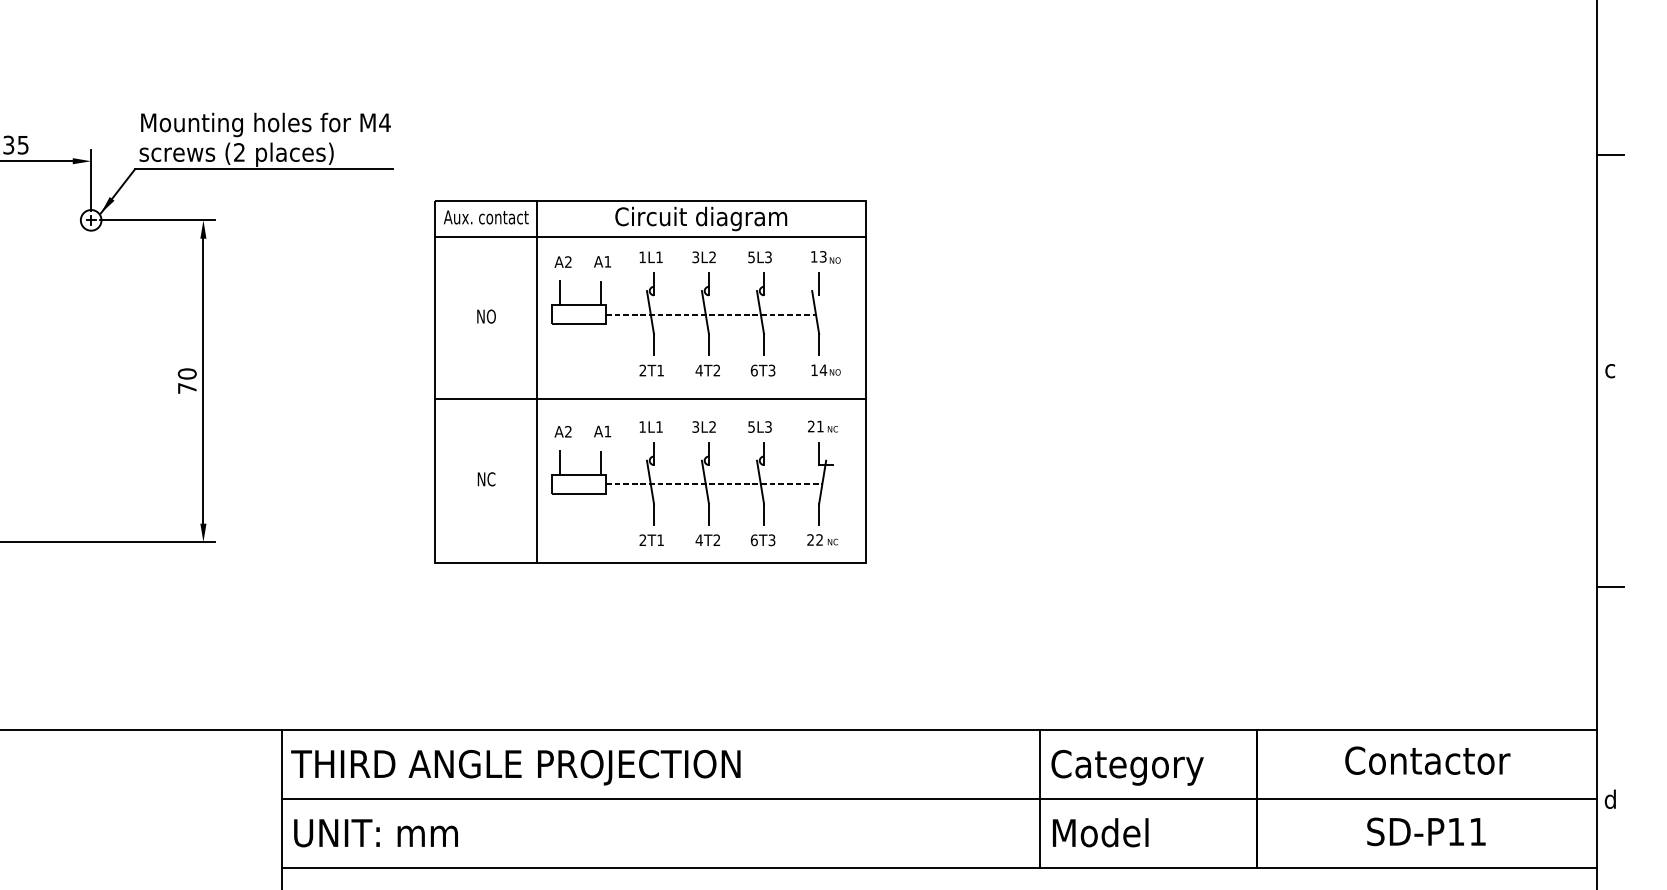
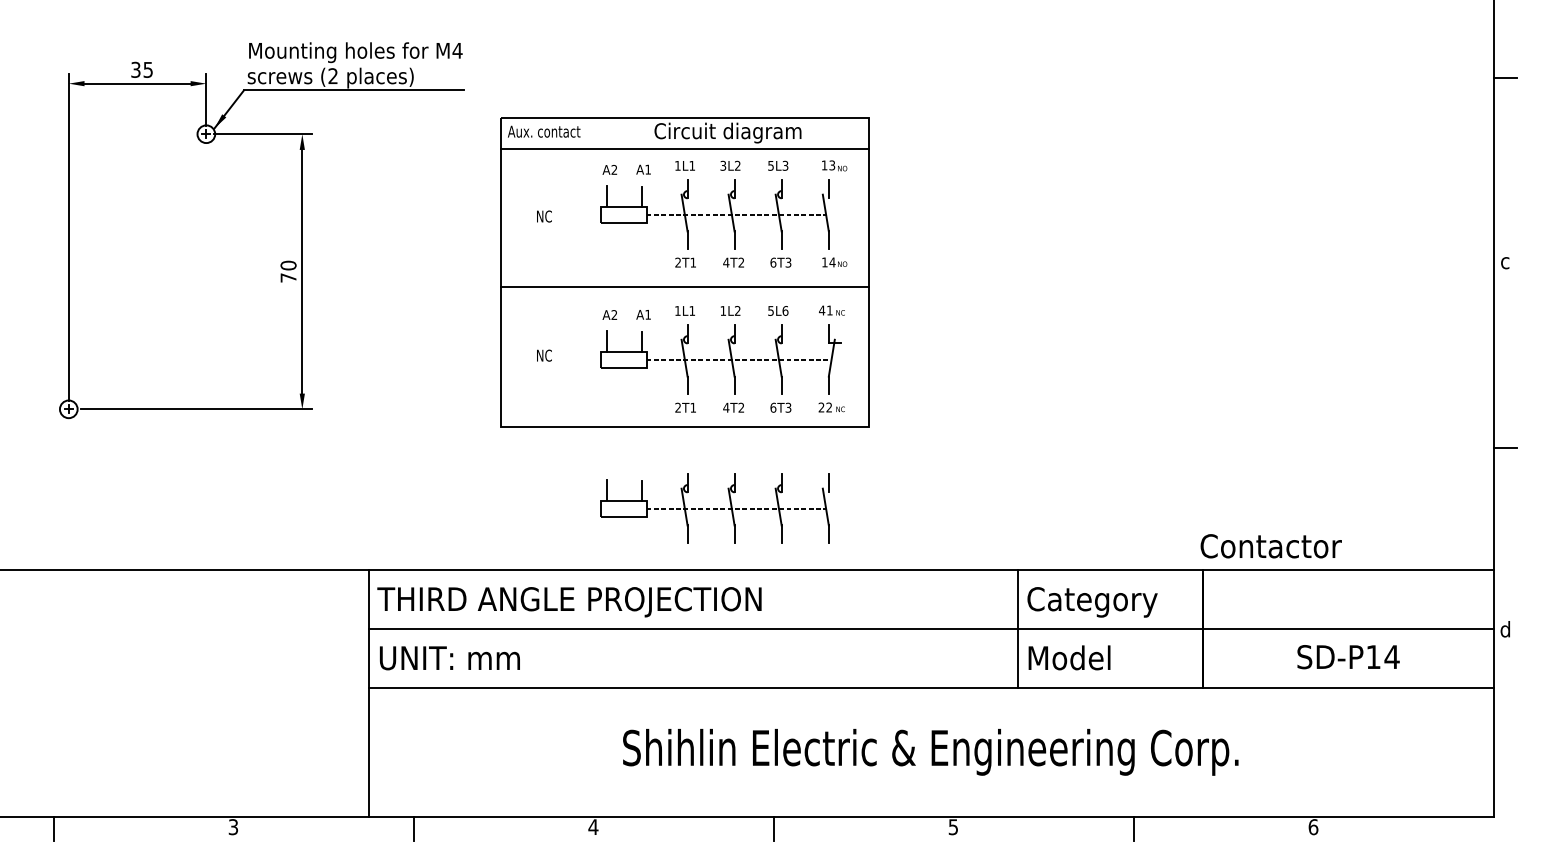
text: (486, 316) -> (544, 216), NO -> NC
line: (536, 380) -> (587, 271), removed
text: (695, 426) -> (723, 310), 3L2 -> 1L2
text: (768, 426) -> (785, 310), 5L3 -> 5L6
text: (811, 426) -> (822, 310), 21 -> 41
part: (685, 658) -> (714, 508), added
text: (1426, 760) -> (1270, 546), moved
text: (1477, 831) -> (1391, 656), SD-P11 -> SD-P14

